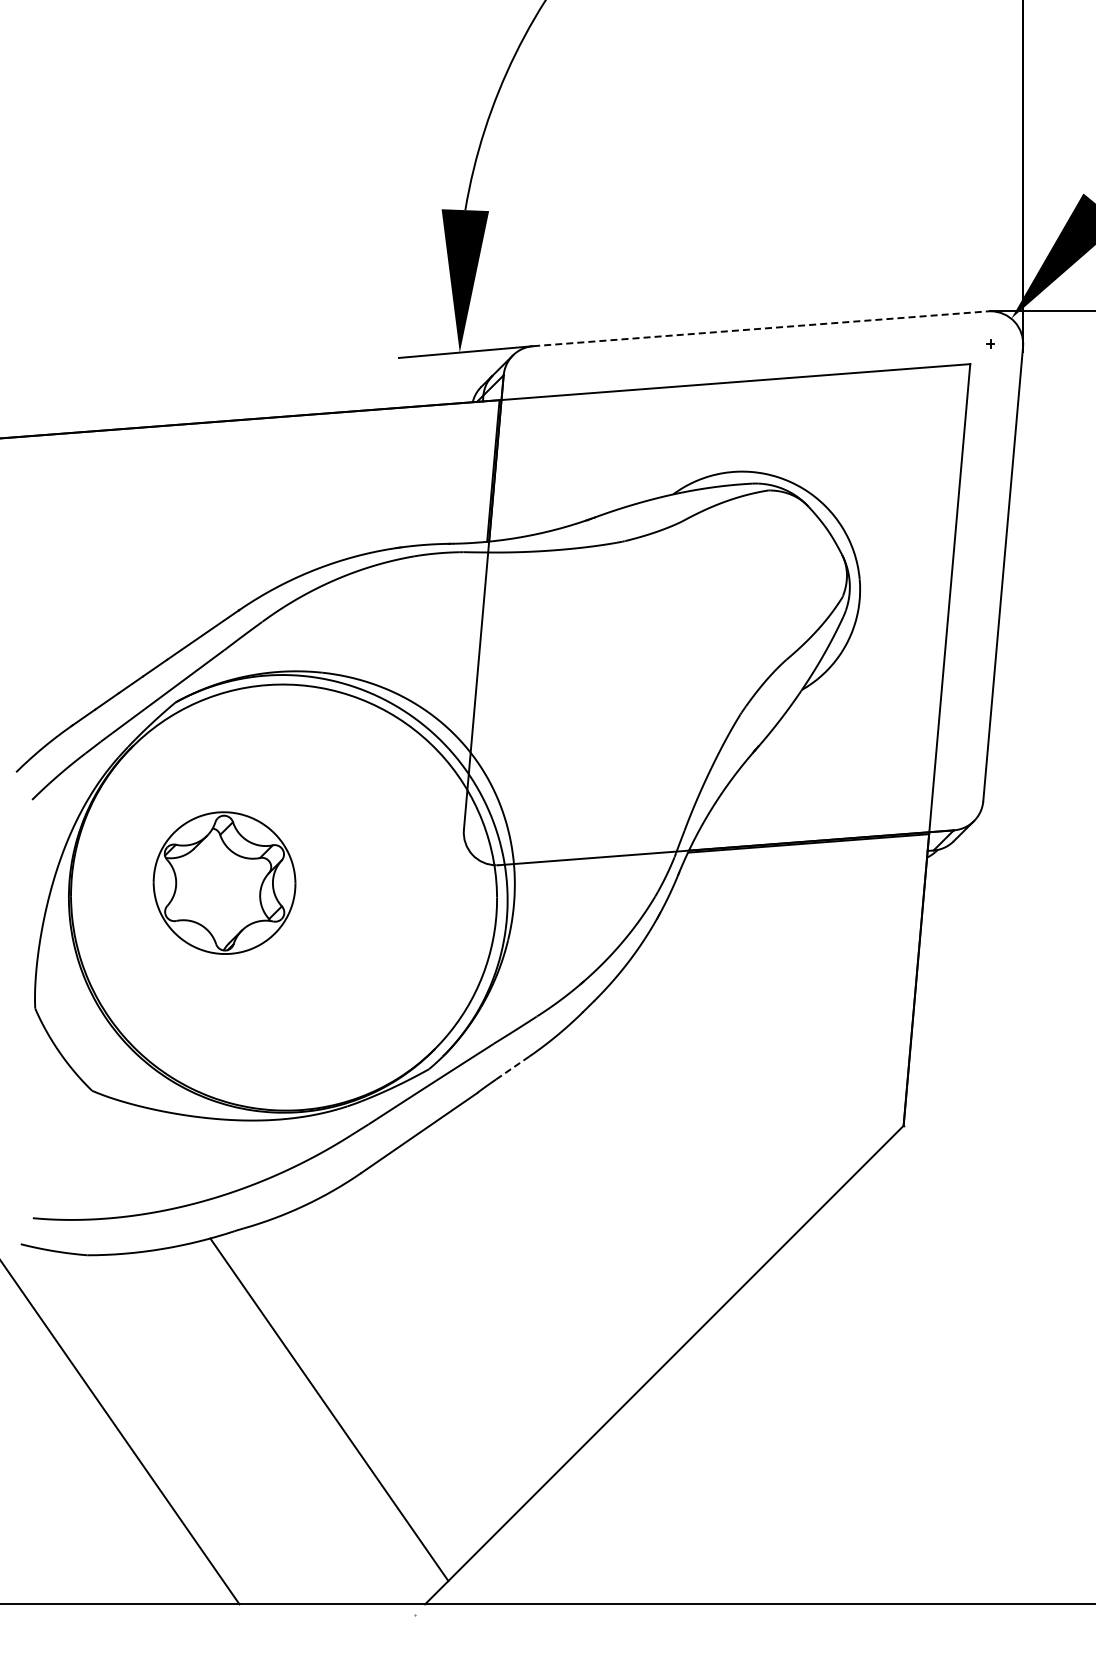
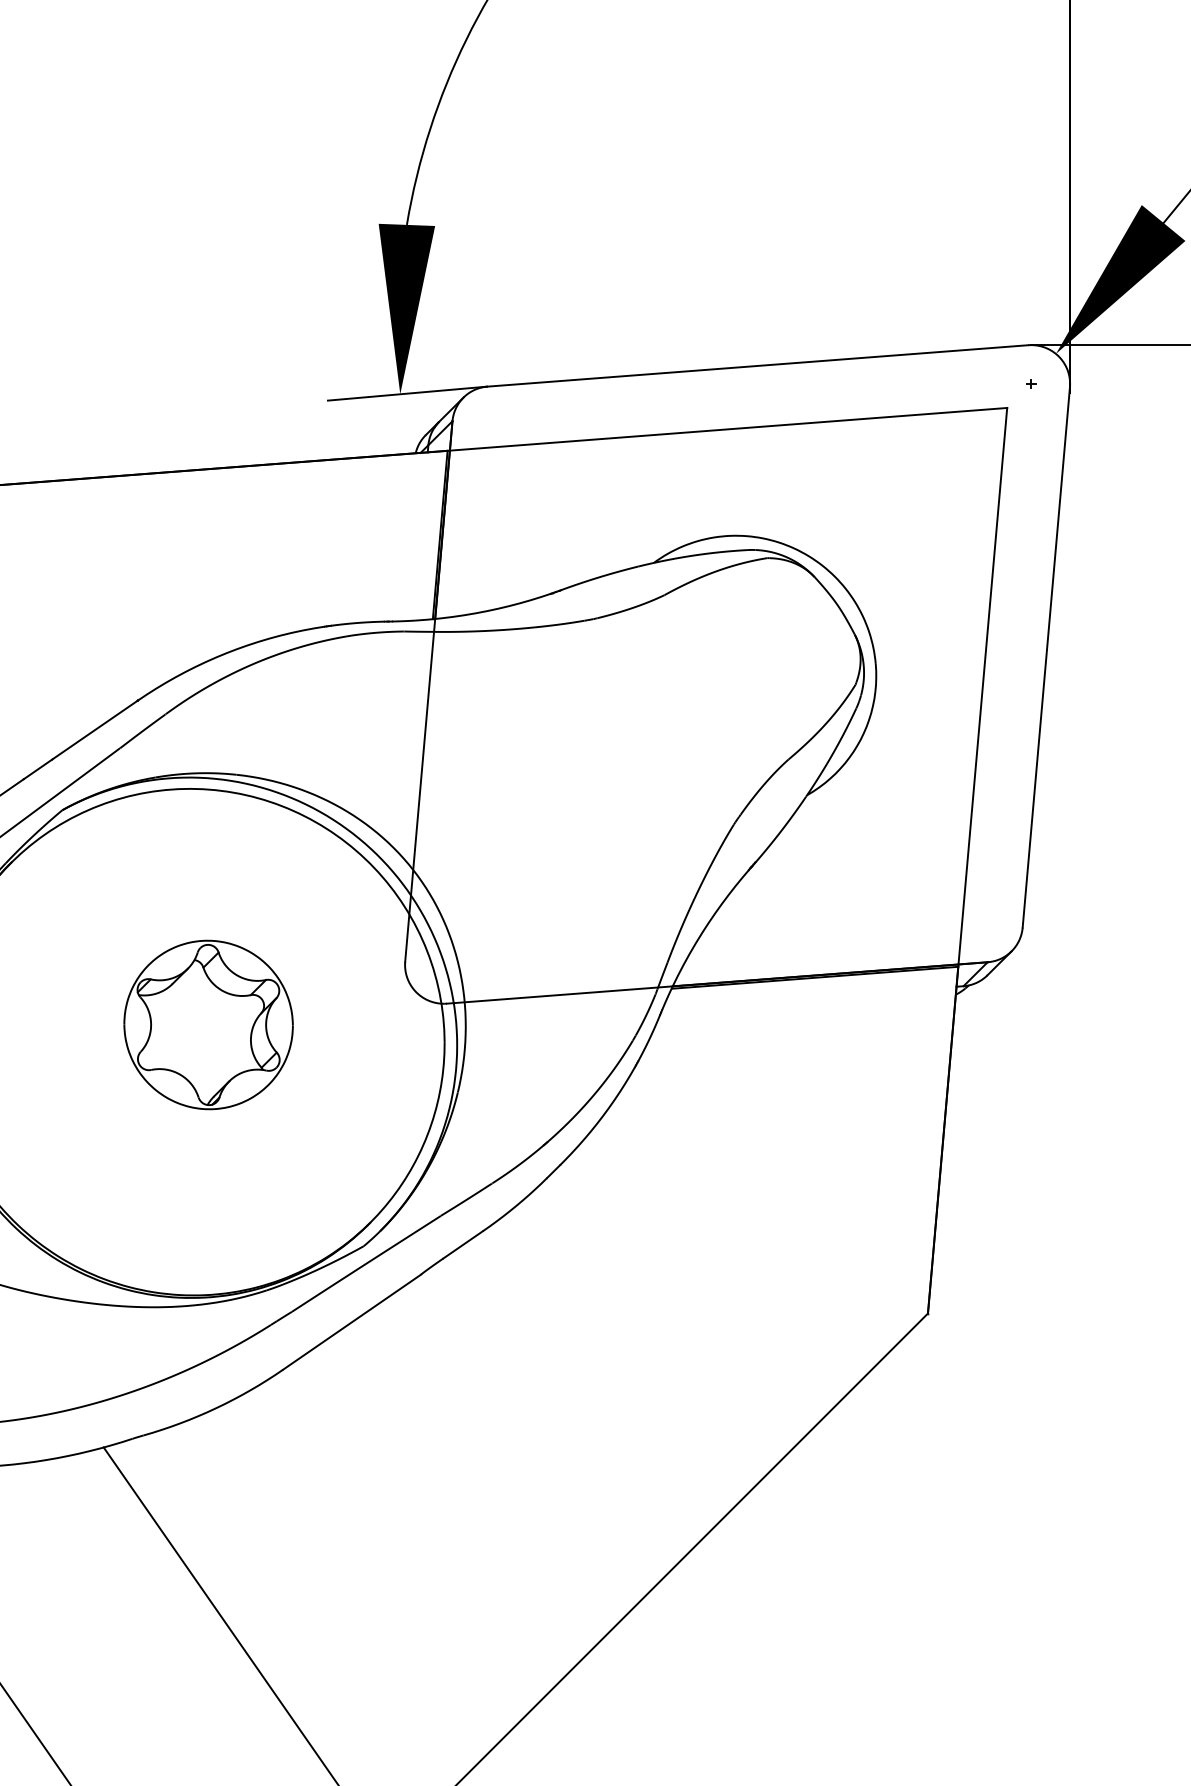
line: (761, 328) -> (758, 365), dashed -> solid
part: (224, 882) -> (208, 1024), moved
line: (512, 1068) -> (462, 1245), dashed -> solid

